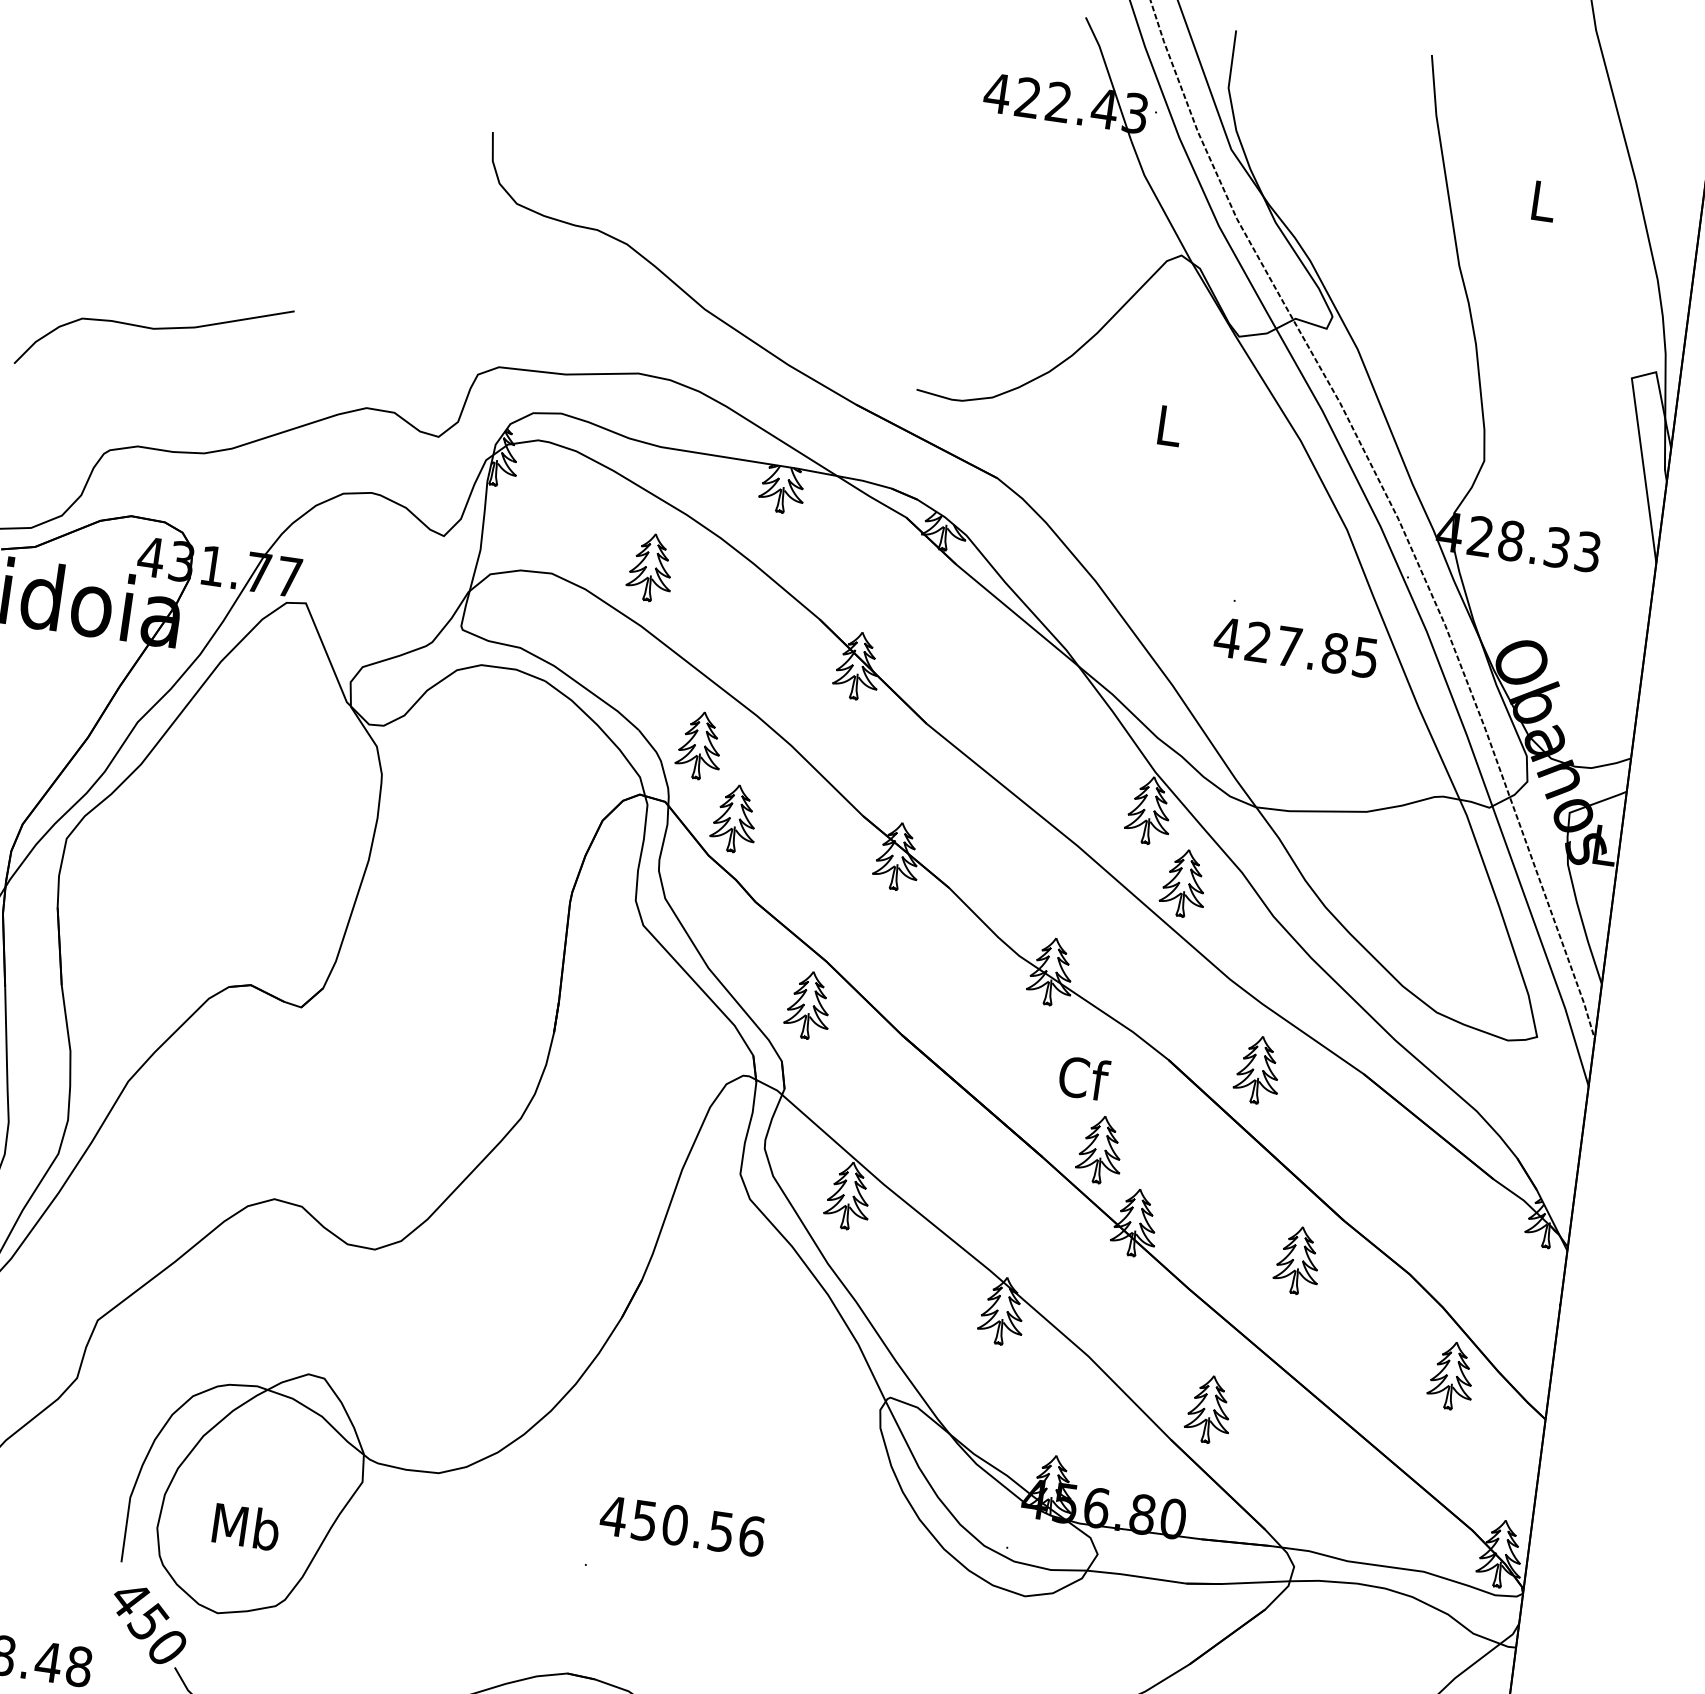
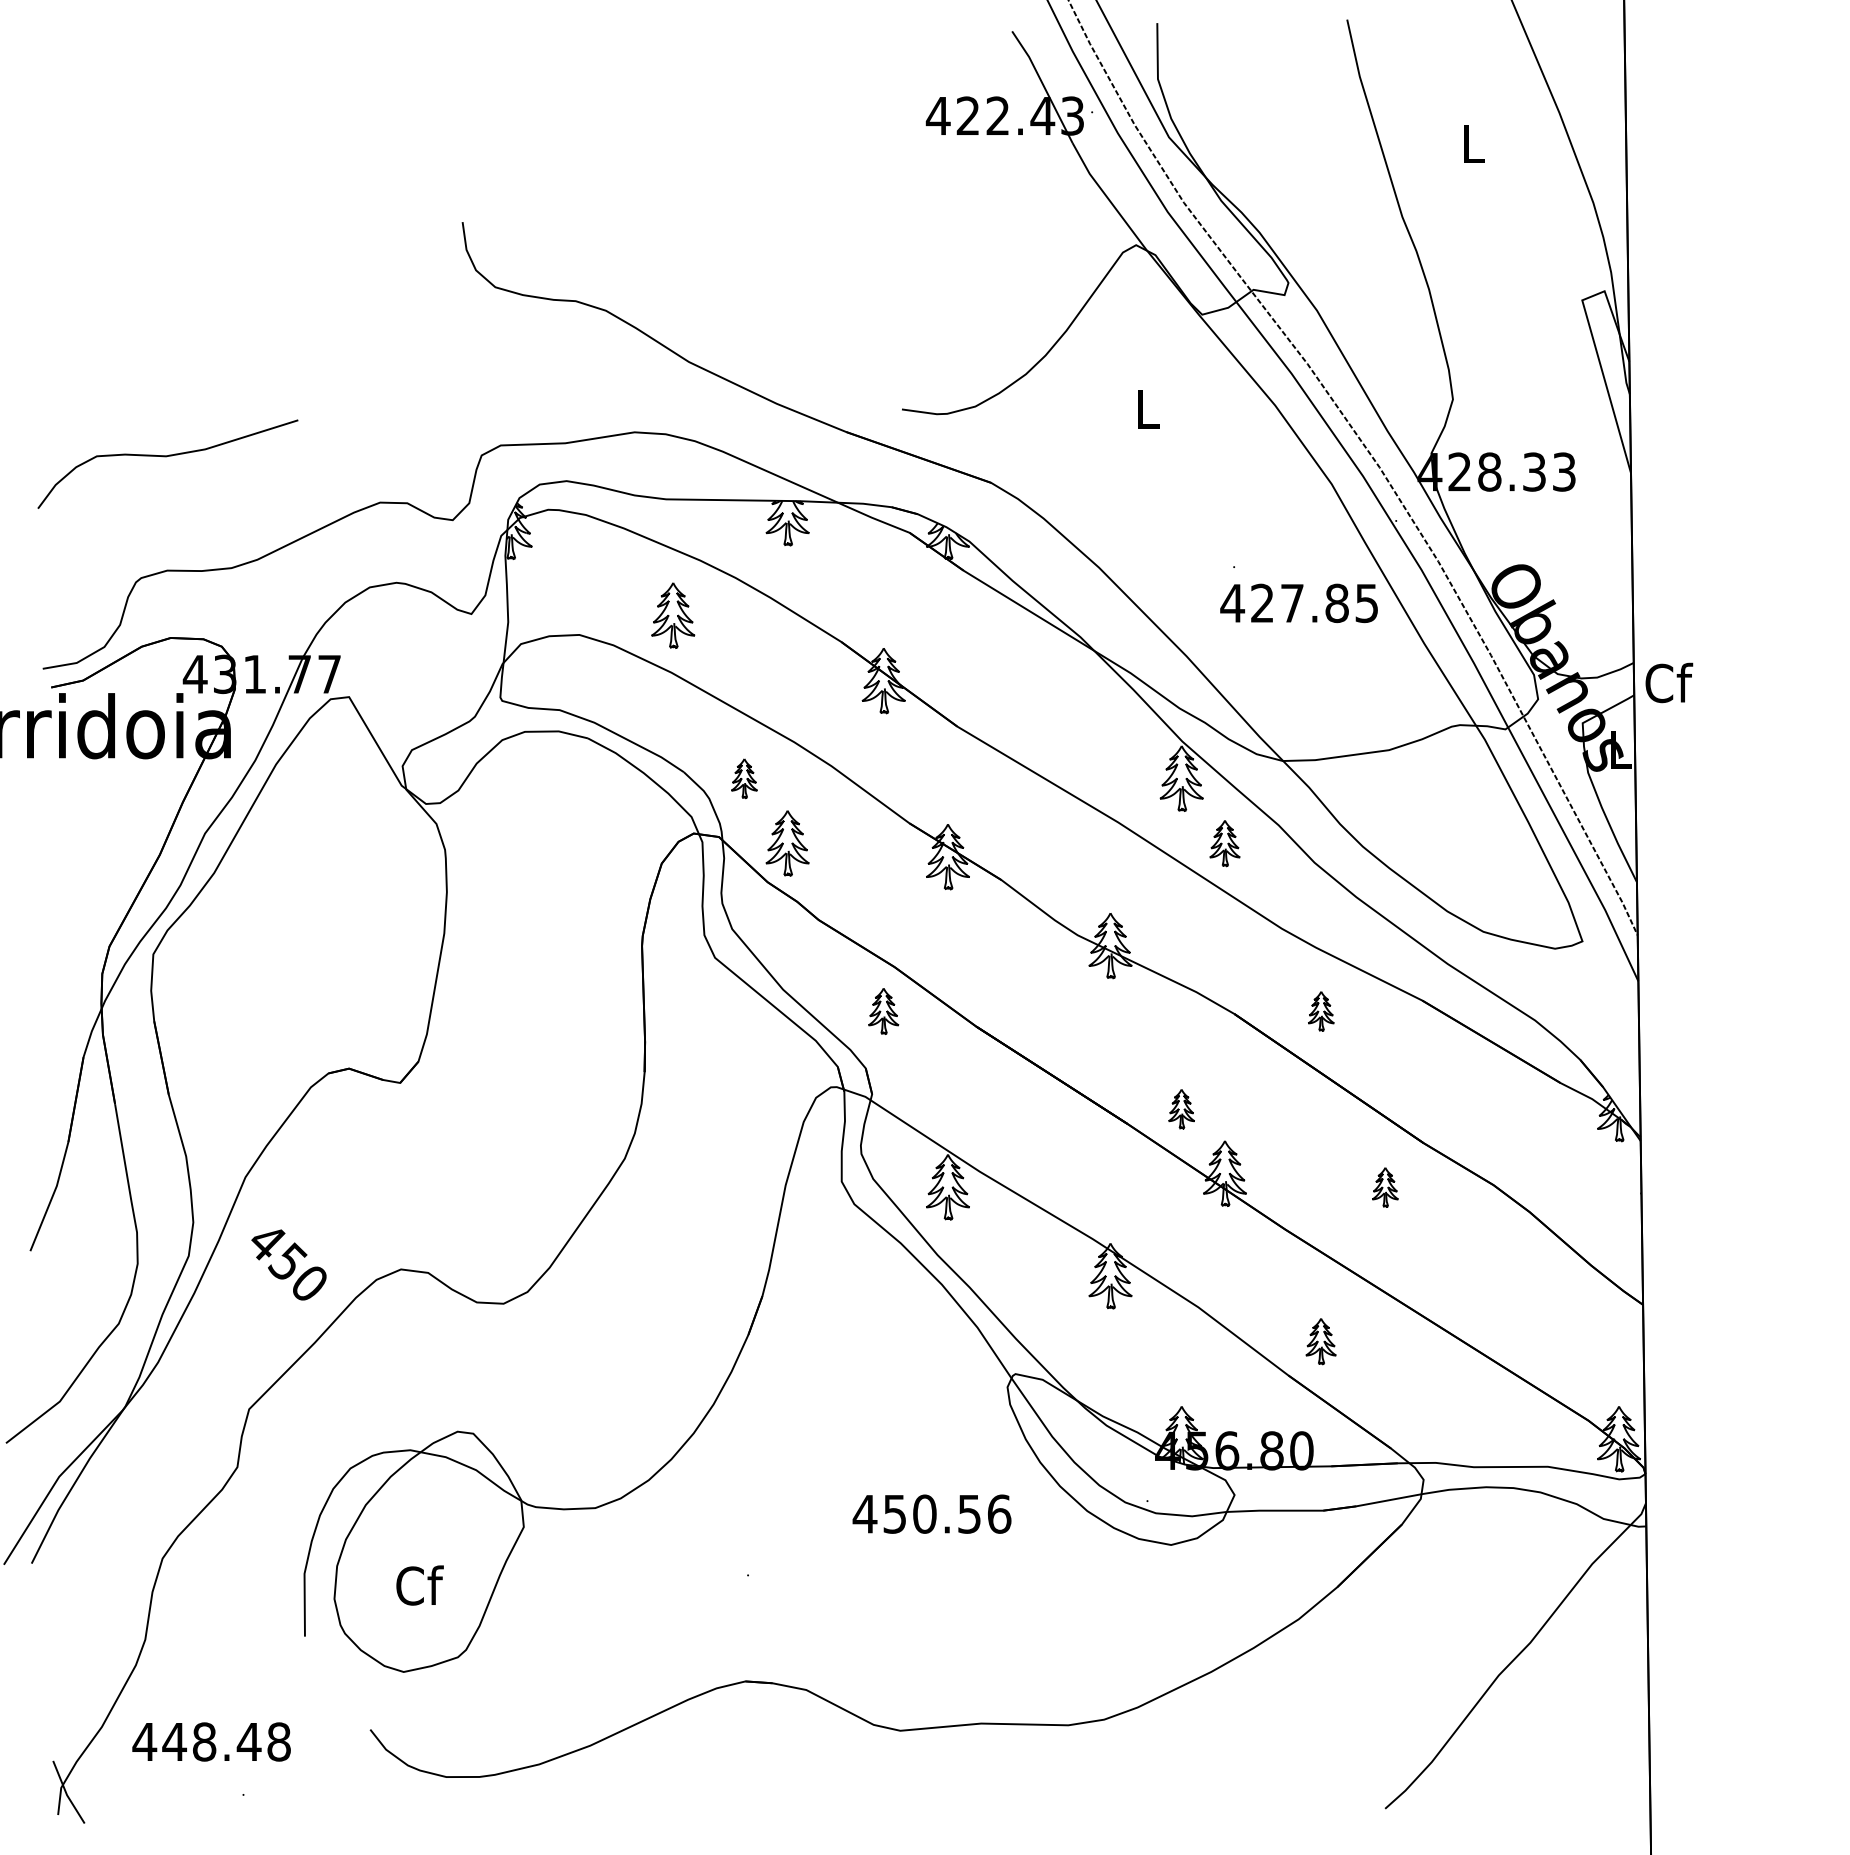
part: (700, 745) -> (744, 778), size x0.6
part: (1183, 883) -> (1224, 843), size x0.7
part: (808, 1005) -> (883, 1011), size x0.7
part: (1258, 1070) -> (1321, 1011), size x0.6
text: (1084, 1077) -> (1669, 682), moved
part: (1100, 1150) -> (1181, 1109), size x0.6
part: (1298, 1260) -> (1385, 1187), size x0.6
part: (1451, 1376) -> (1547, 1276), removed
part: (1208, 1409) -> (1320, 1341), size x0.7
text: (682, 1525) -> (931, 1513), moved
text: (245, 1526) -> (418, 1585), Mb -> Cf
text: (148, 1624) -> (288, 1264), moved

